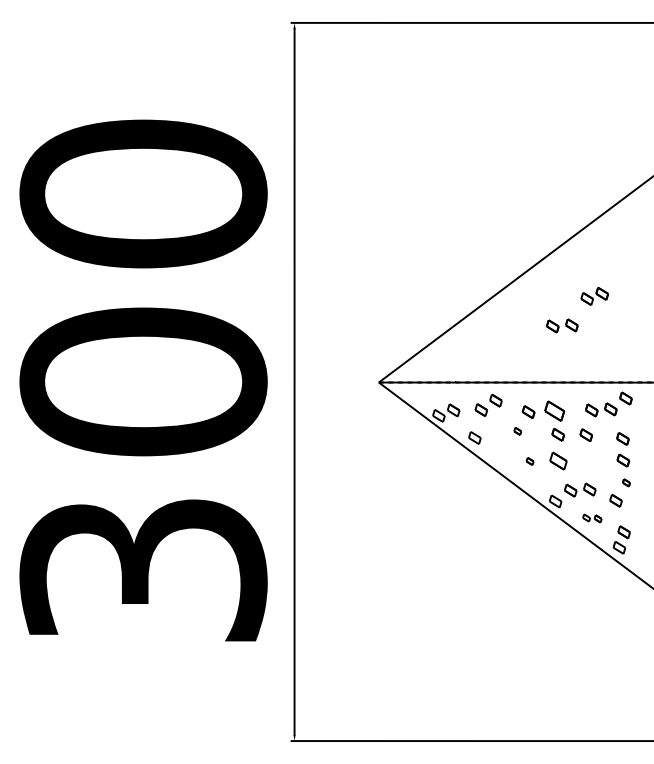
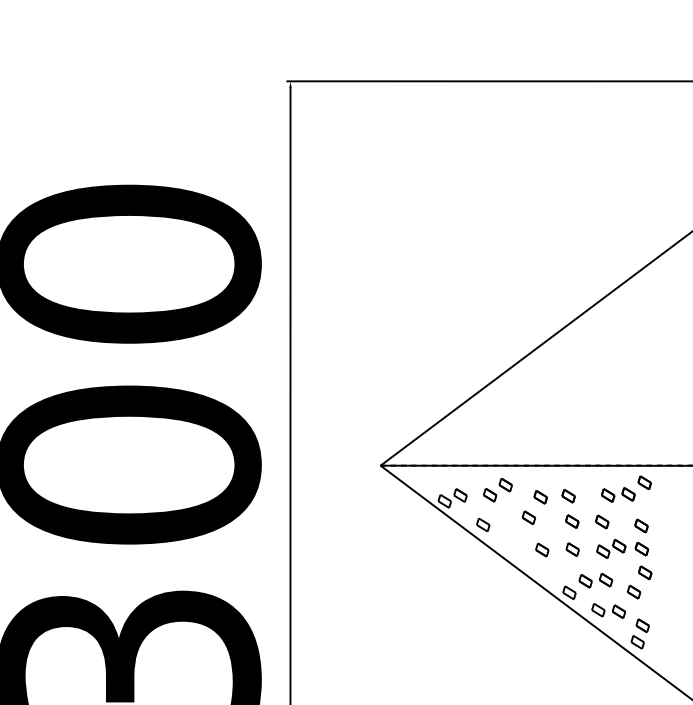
part: (594, 296) -> (611, 549), moved
part: (562, 325) -> (576, 404), removed
part: (554, 410) -> (568, 495), size x0.62
part: (517, 431) -> (528, 518), size x1.67
part: (558, 460) -> (572, 549), size x0.71
part: (529, 461) -> (541, 550), size x1.67
part: (626, 482) -> (645, 572), size x1.67
part: (592, 518) -> (608, 611), size x1.67

